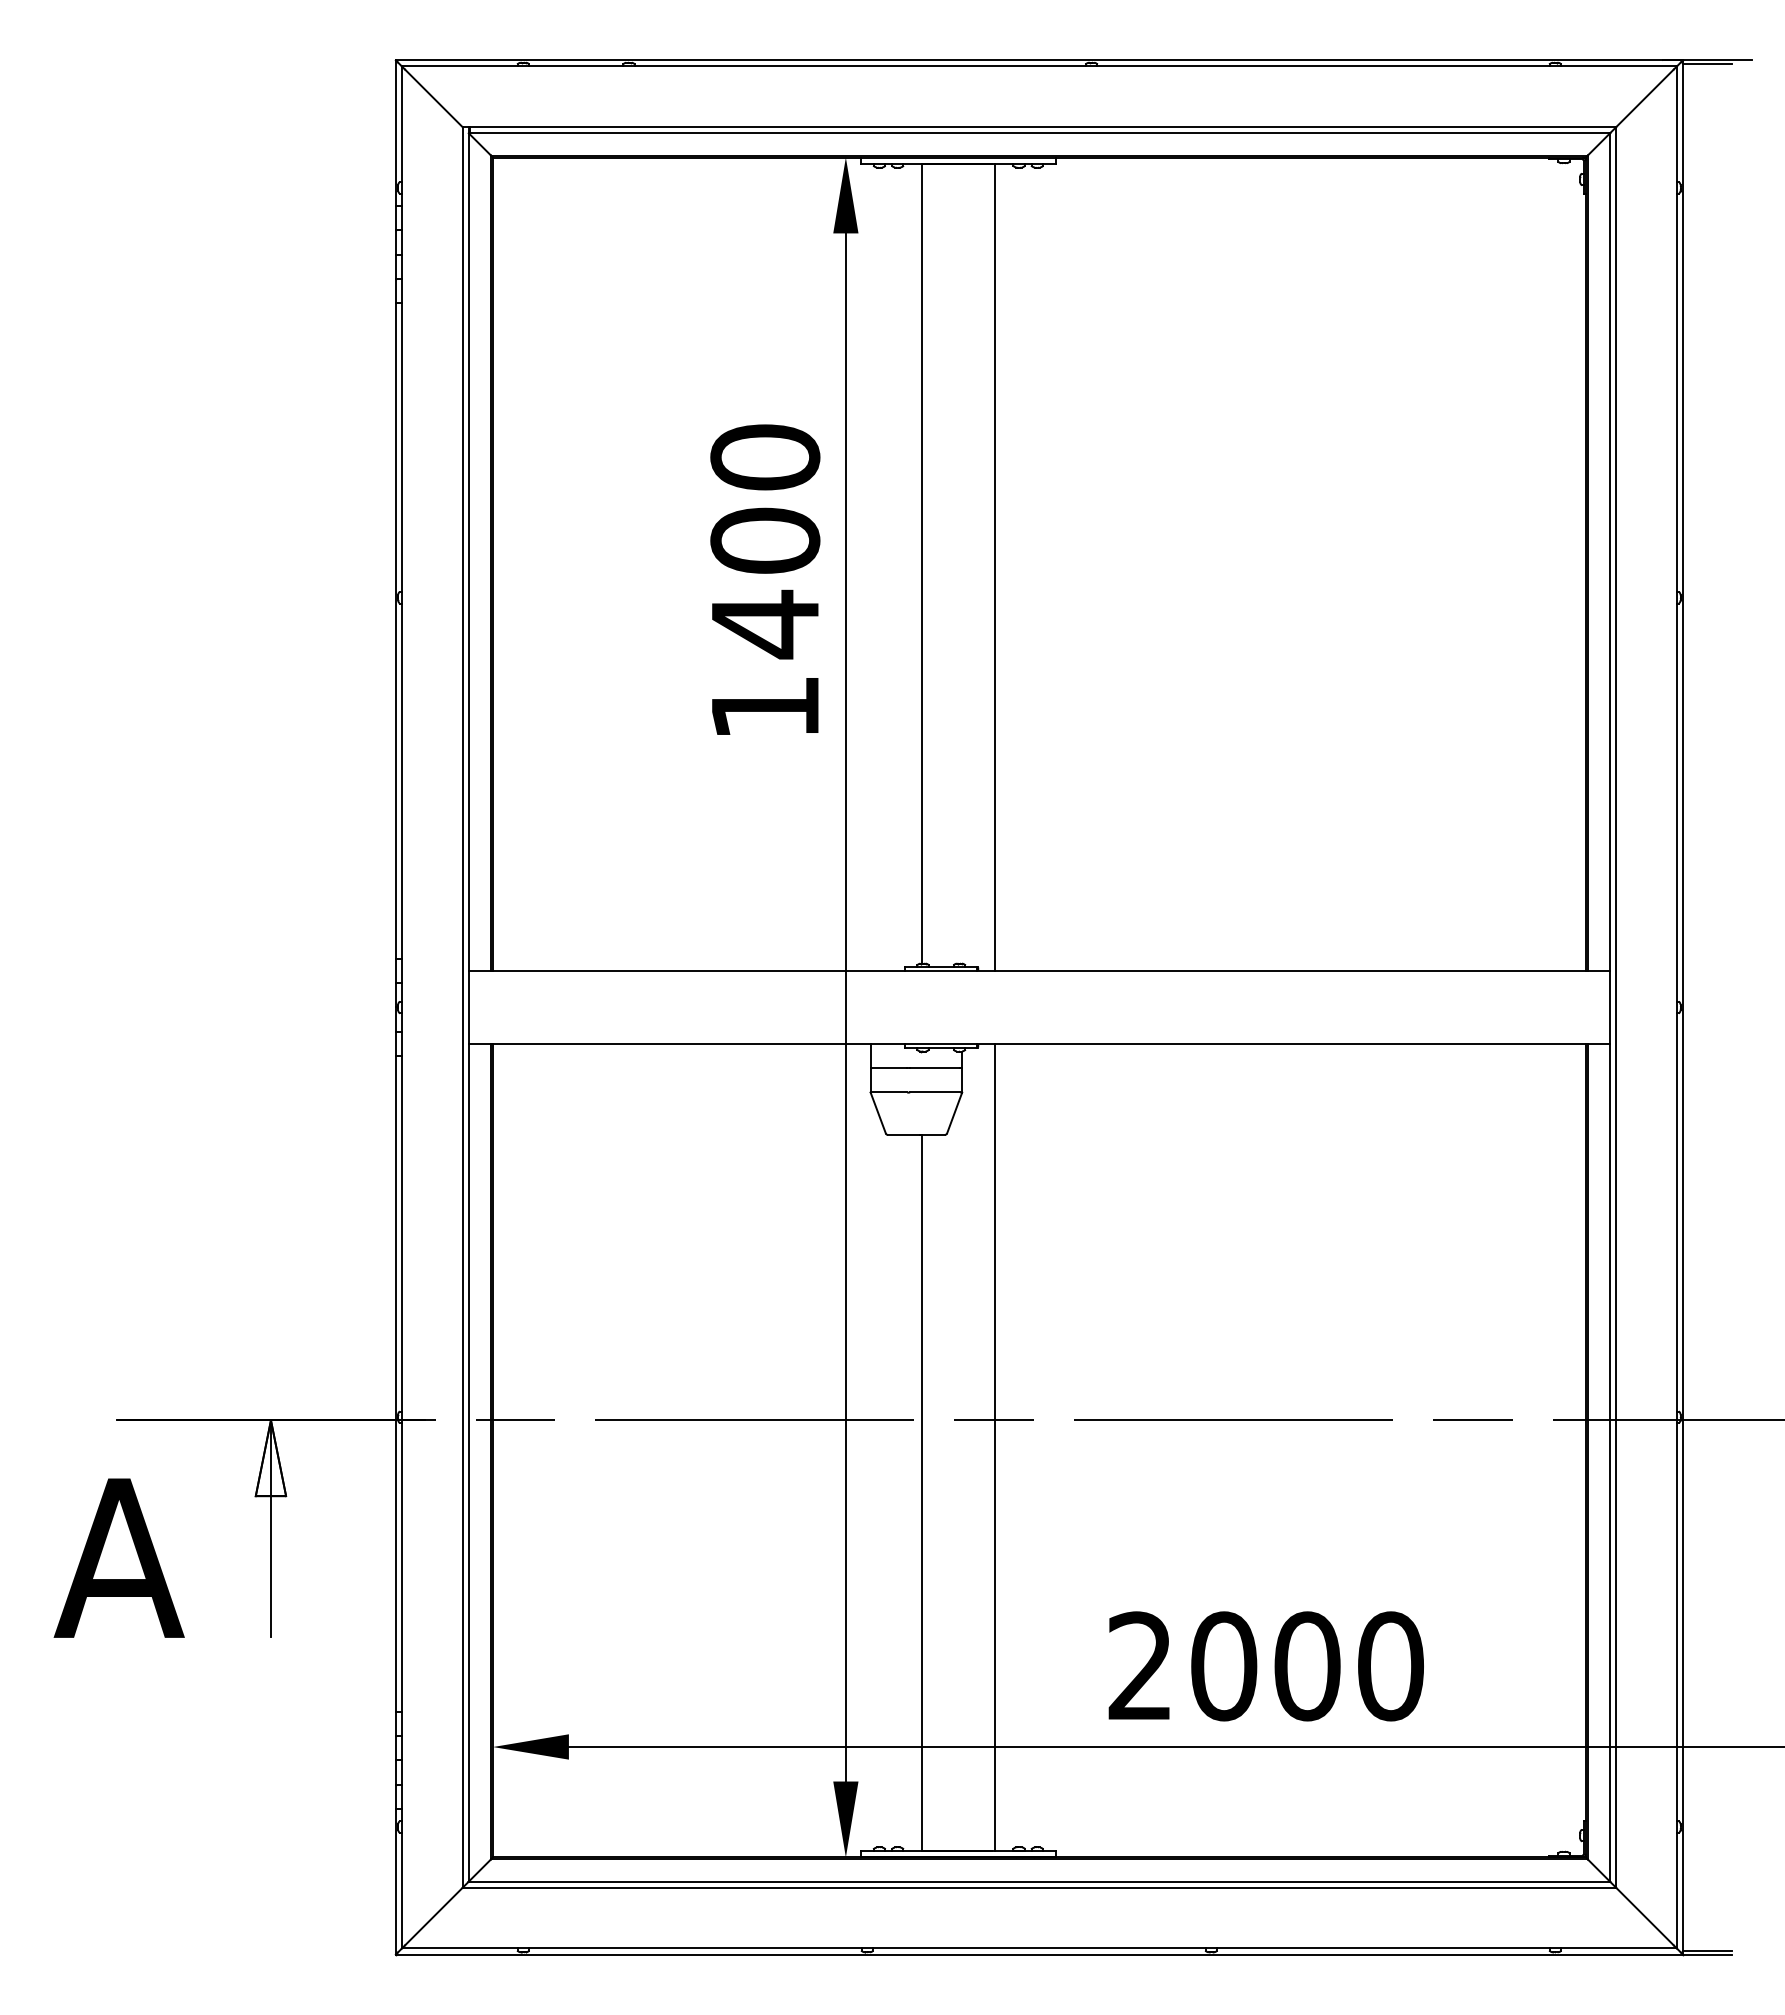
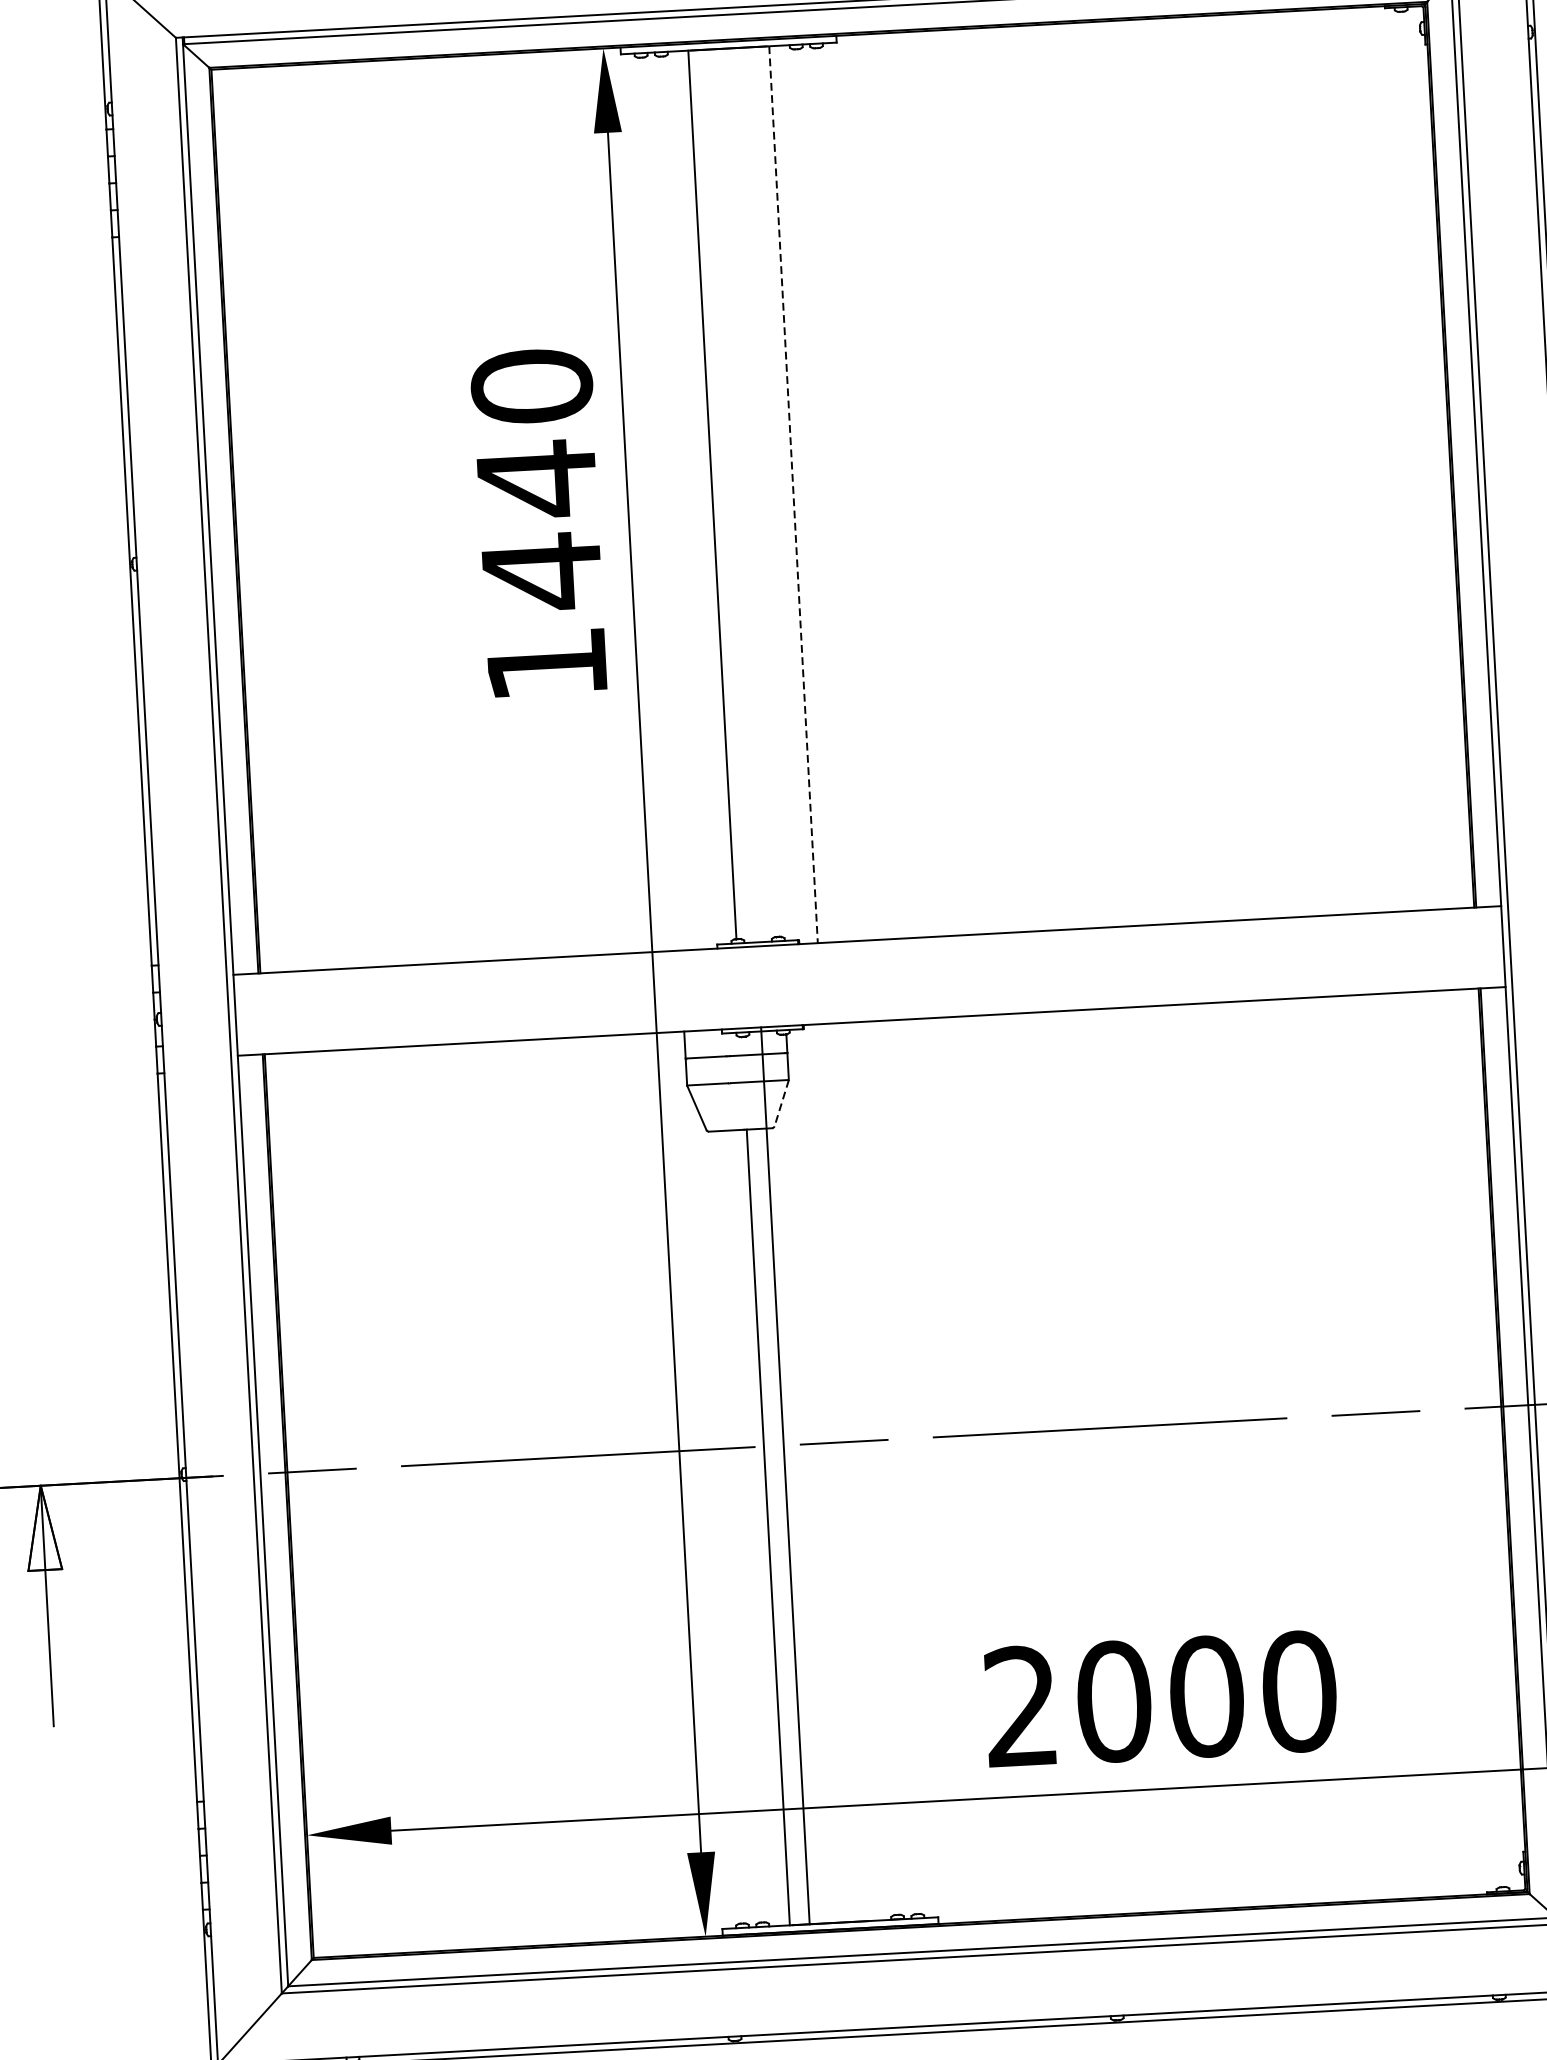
text: (765, 541) -> (537, 479), 1400 -> 1440
line: (994, 567) -> (793, 494), solid -> dashed
line: (954, 1112) -> (781, 1102), solid -> dashed
line: (994, 1447) -> (784, 1475), moved

